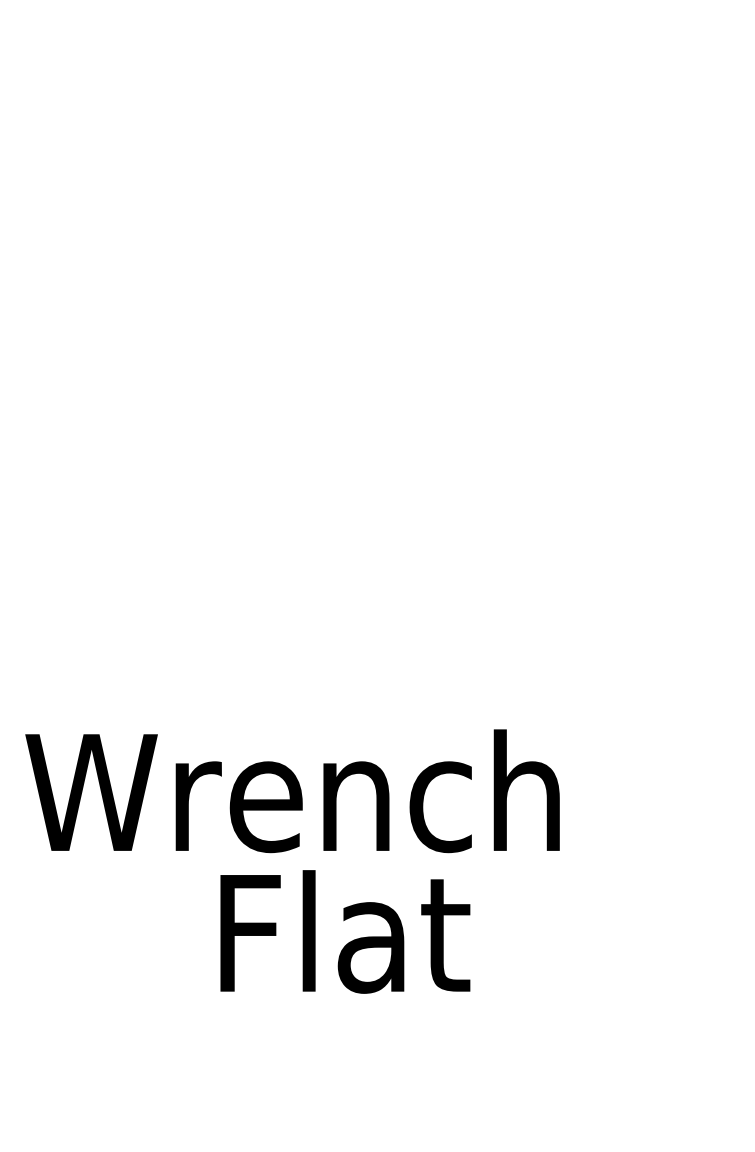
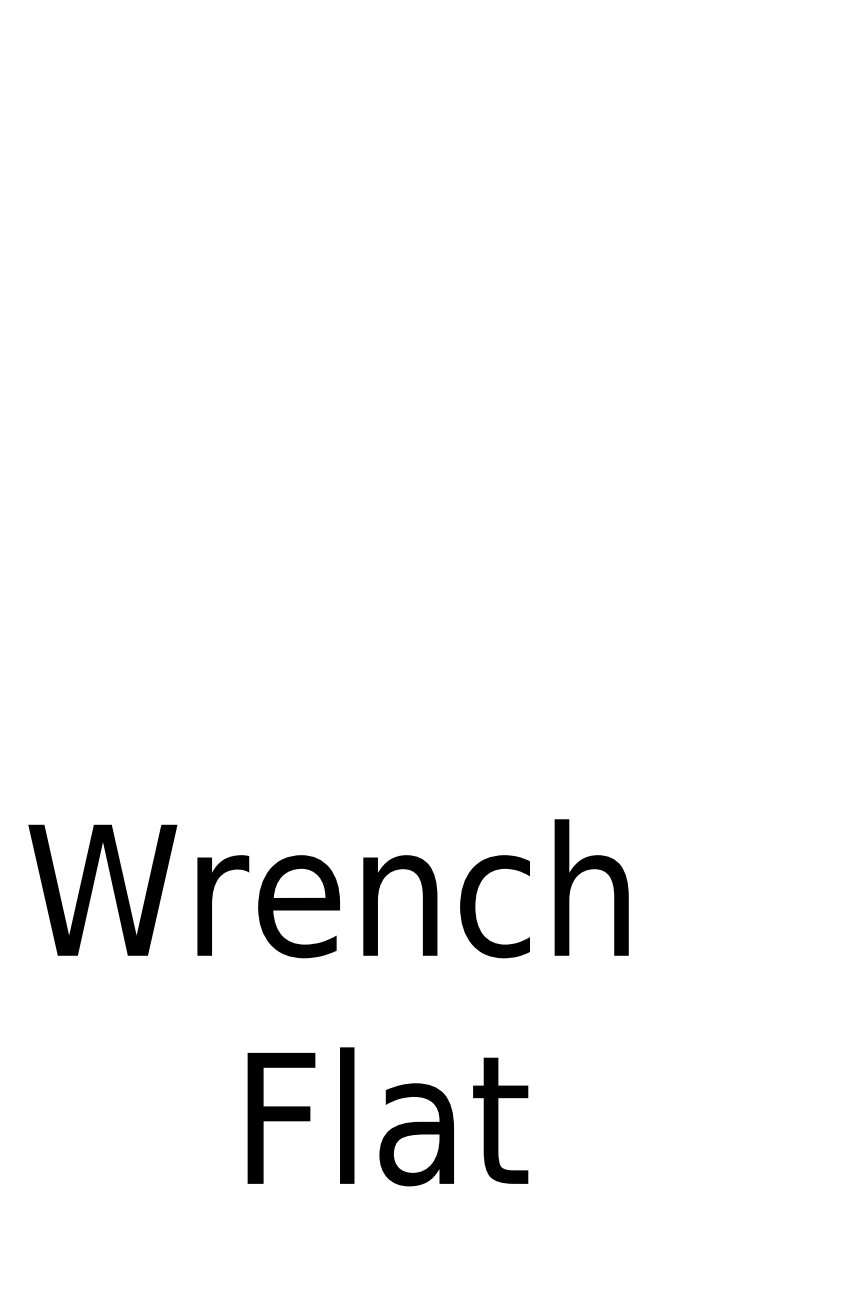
text: (345, 931) -> (387, 1116), moved

